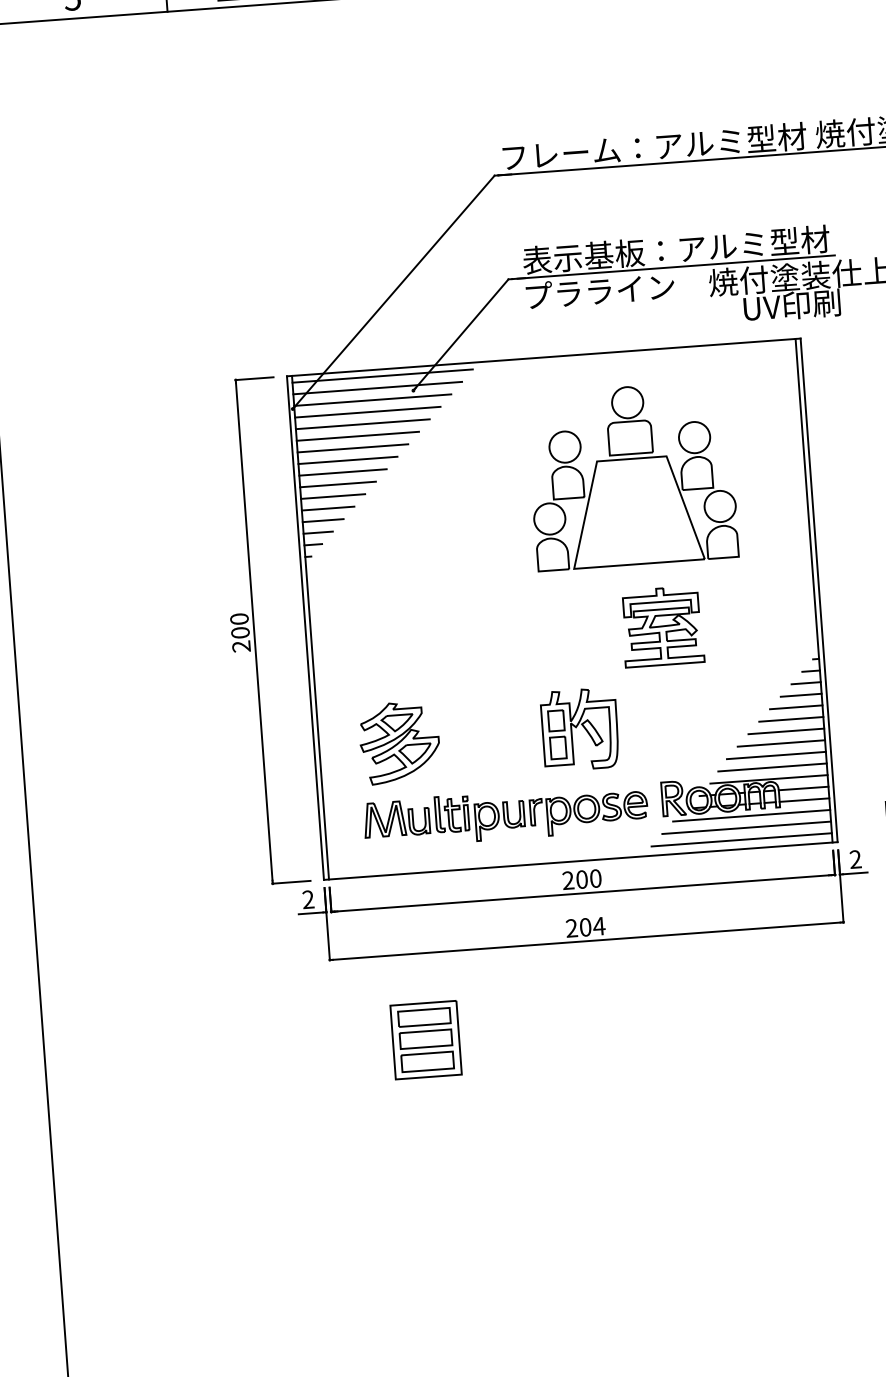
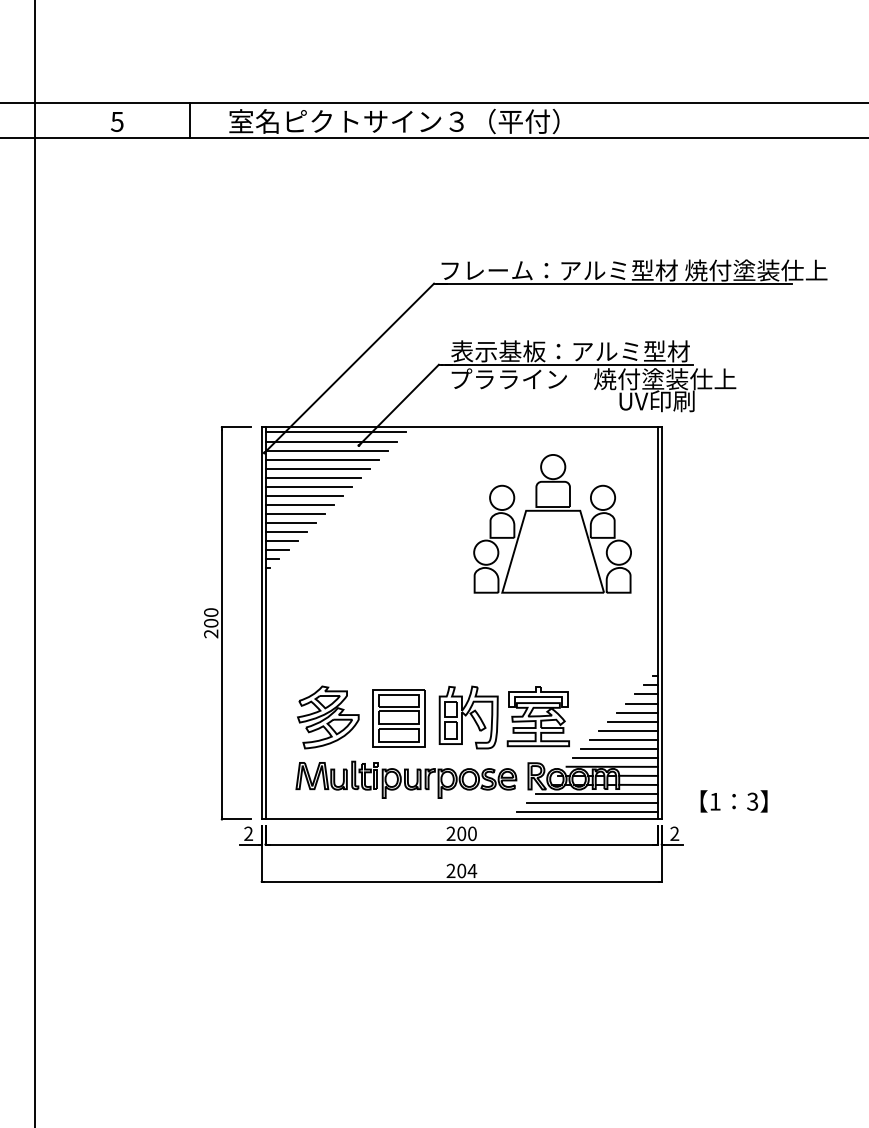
part: (632, 475) -> (552, 523), moved
part: (661, 626) -> (537, 716), moved
part: (425, 1040) -> (398, 718), moved

